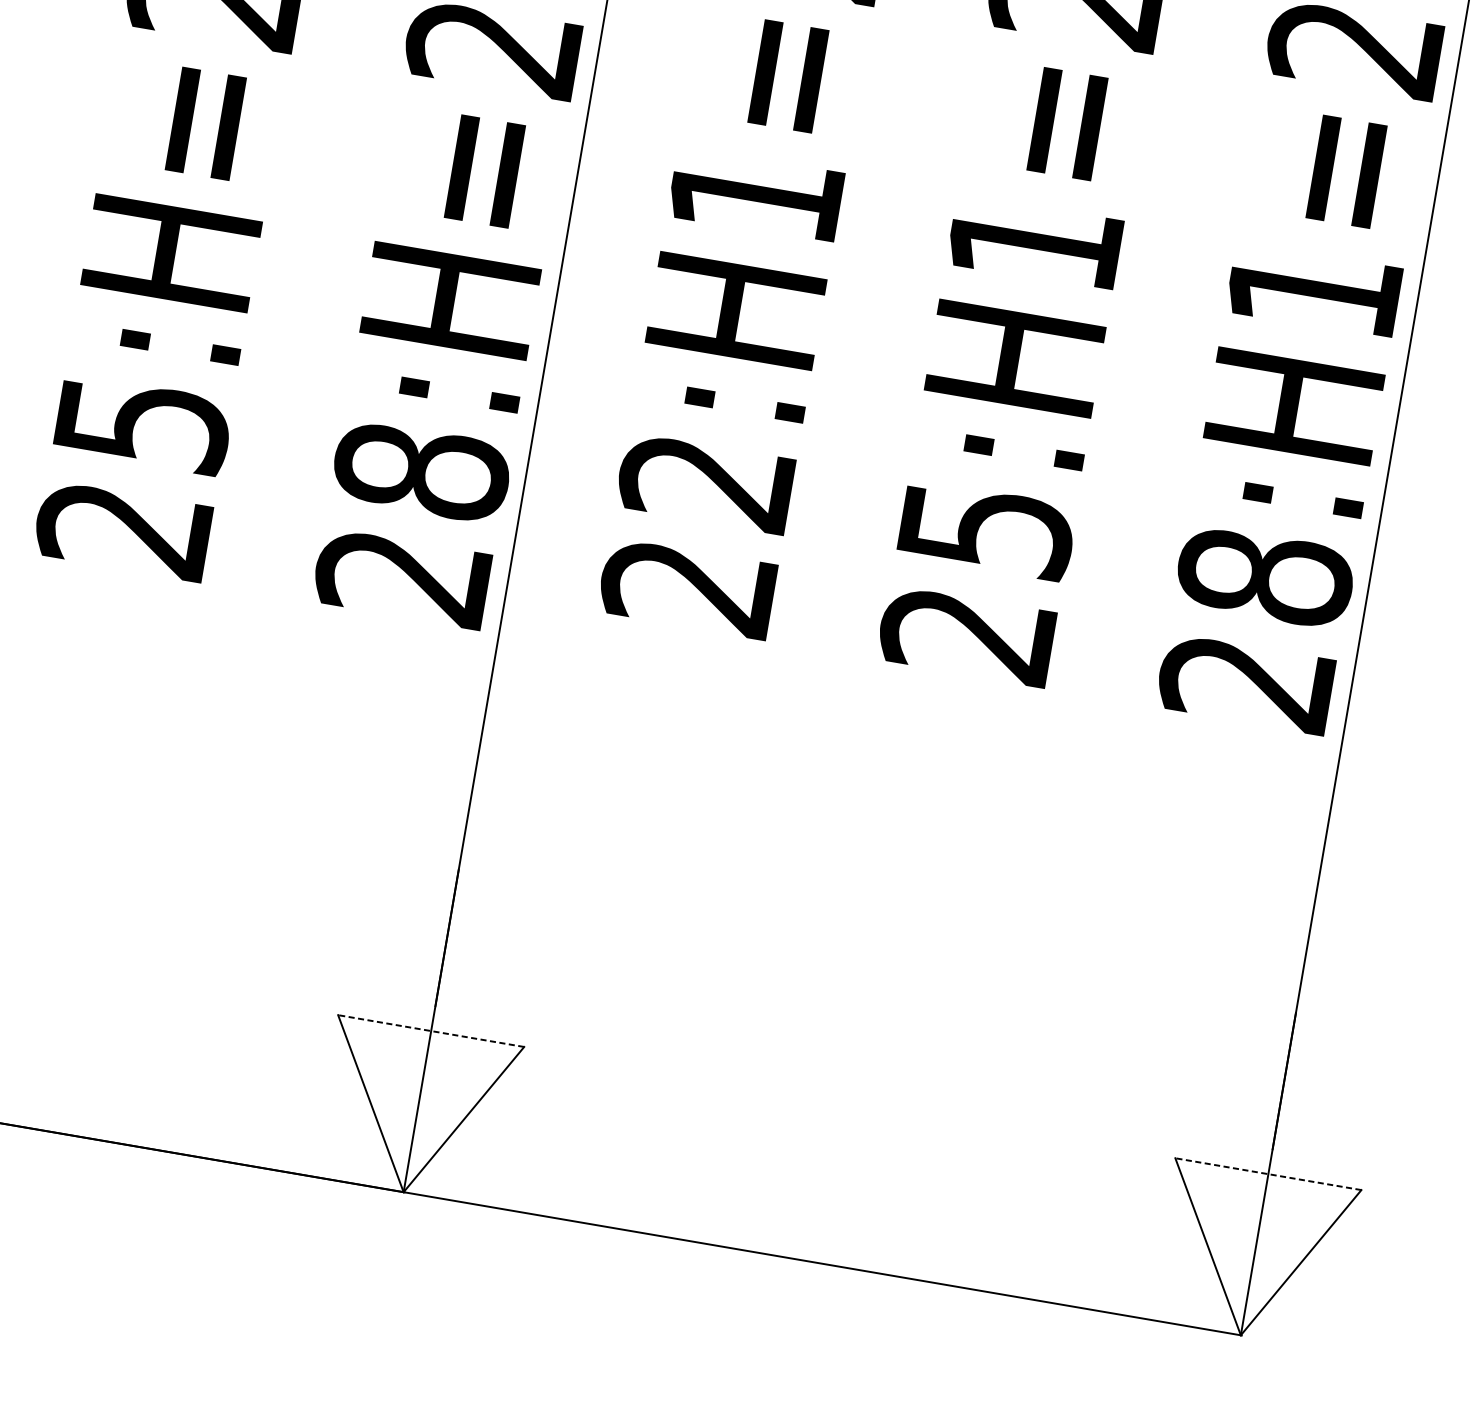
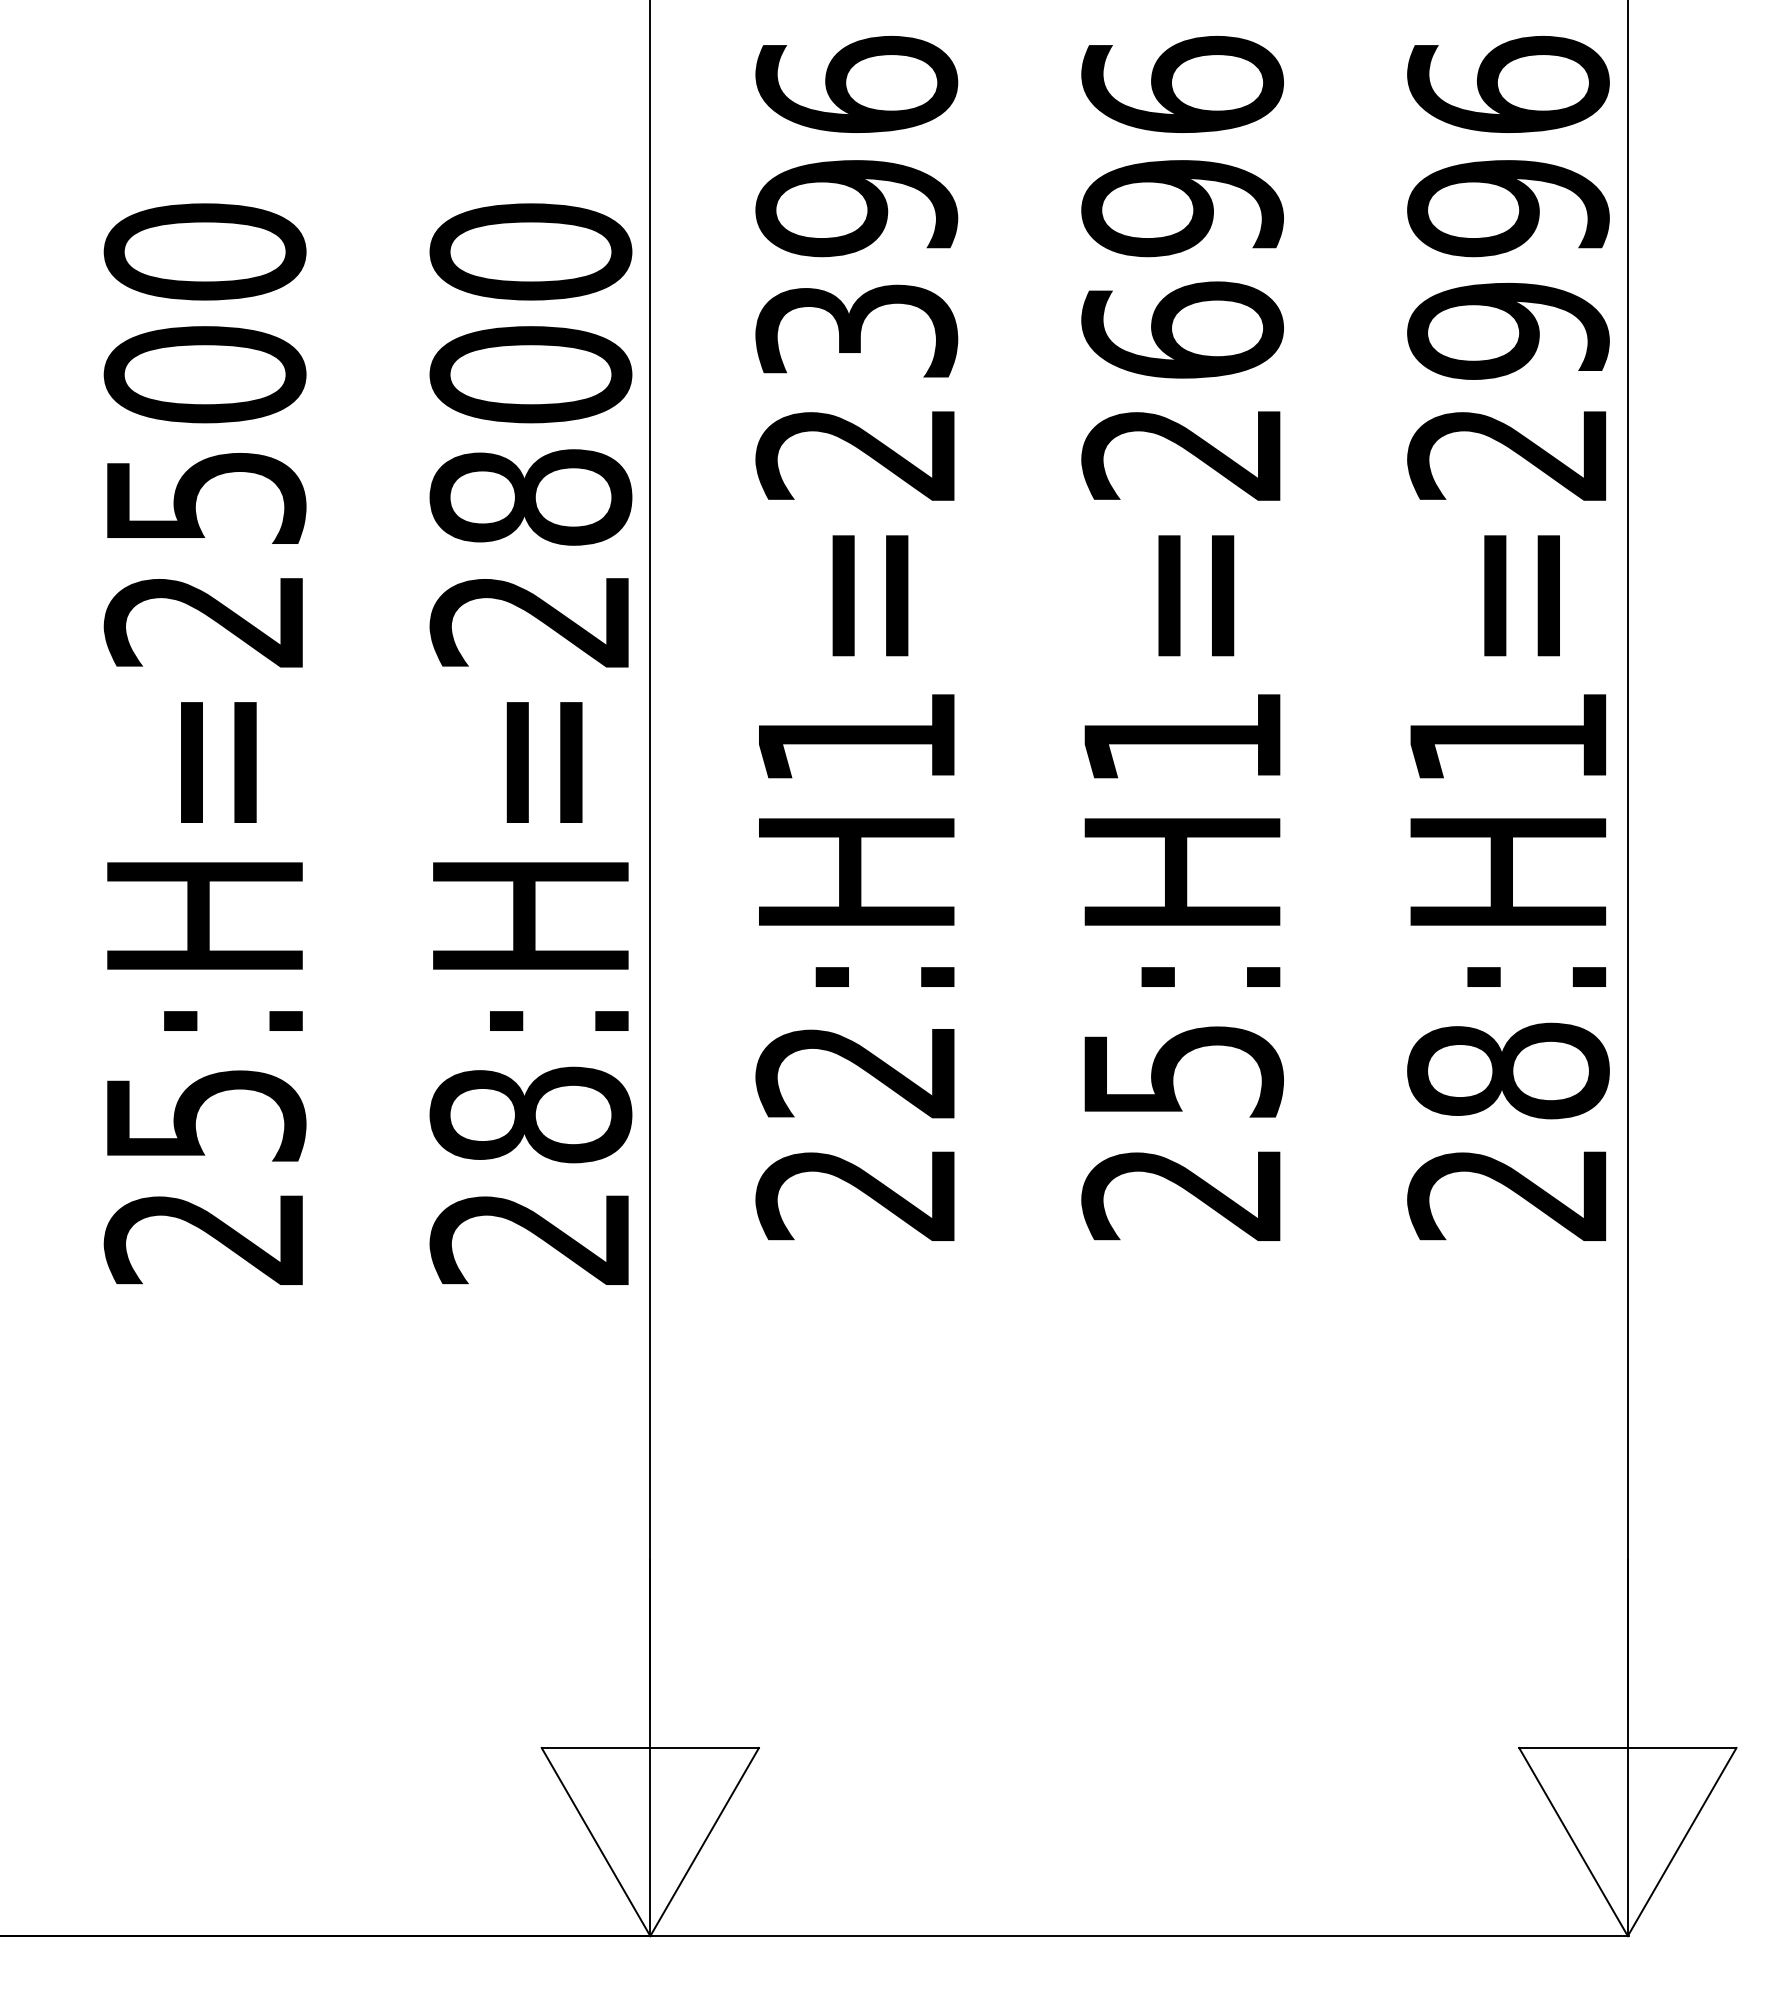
line: (431, 1031) -> (650, 1748), dashed -> solid
line: (1268, 1174) -> (1627, 1748), dashed -> solid

